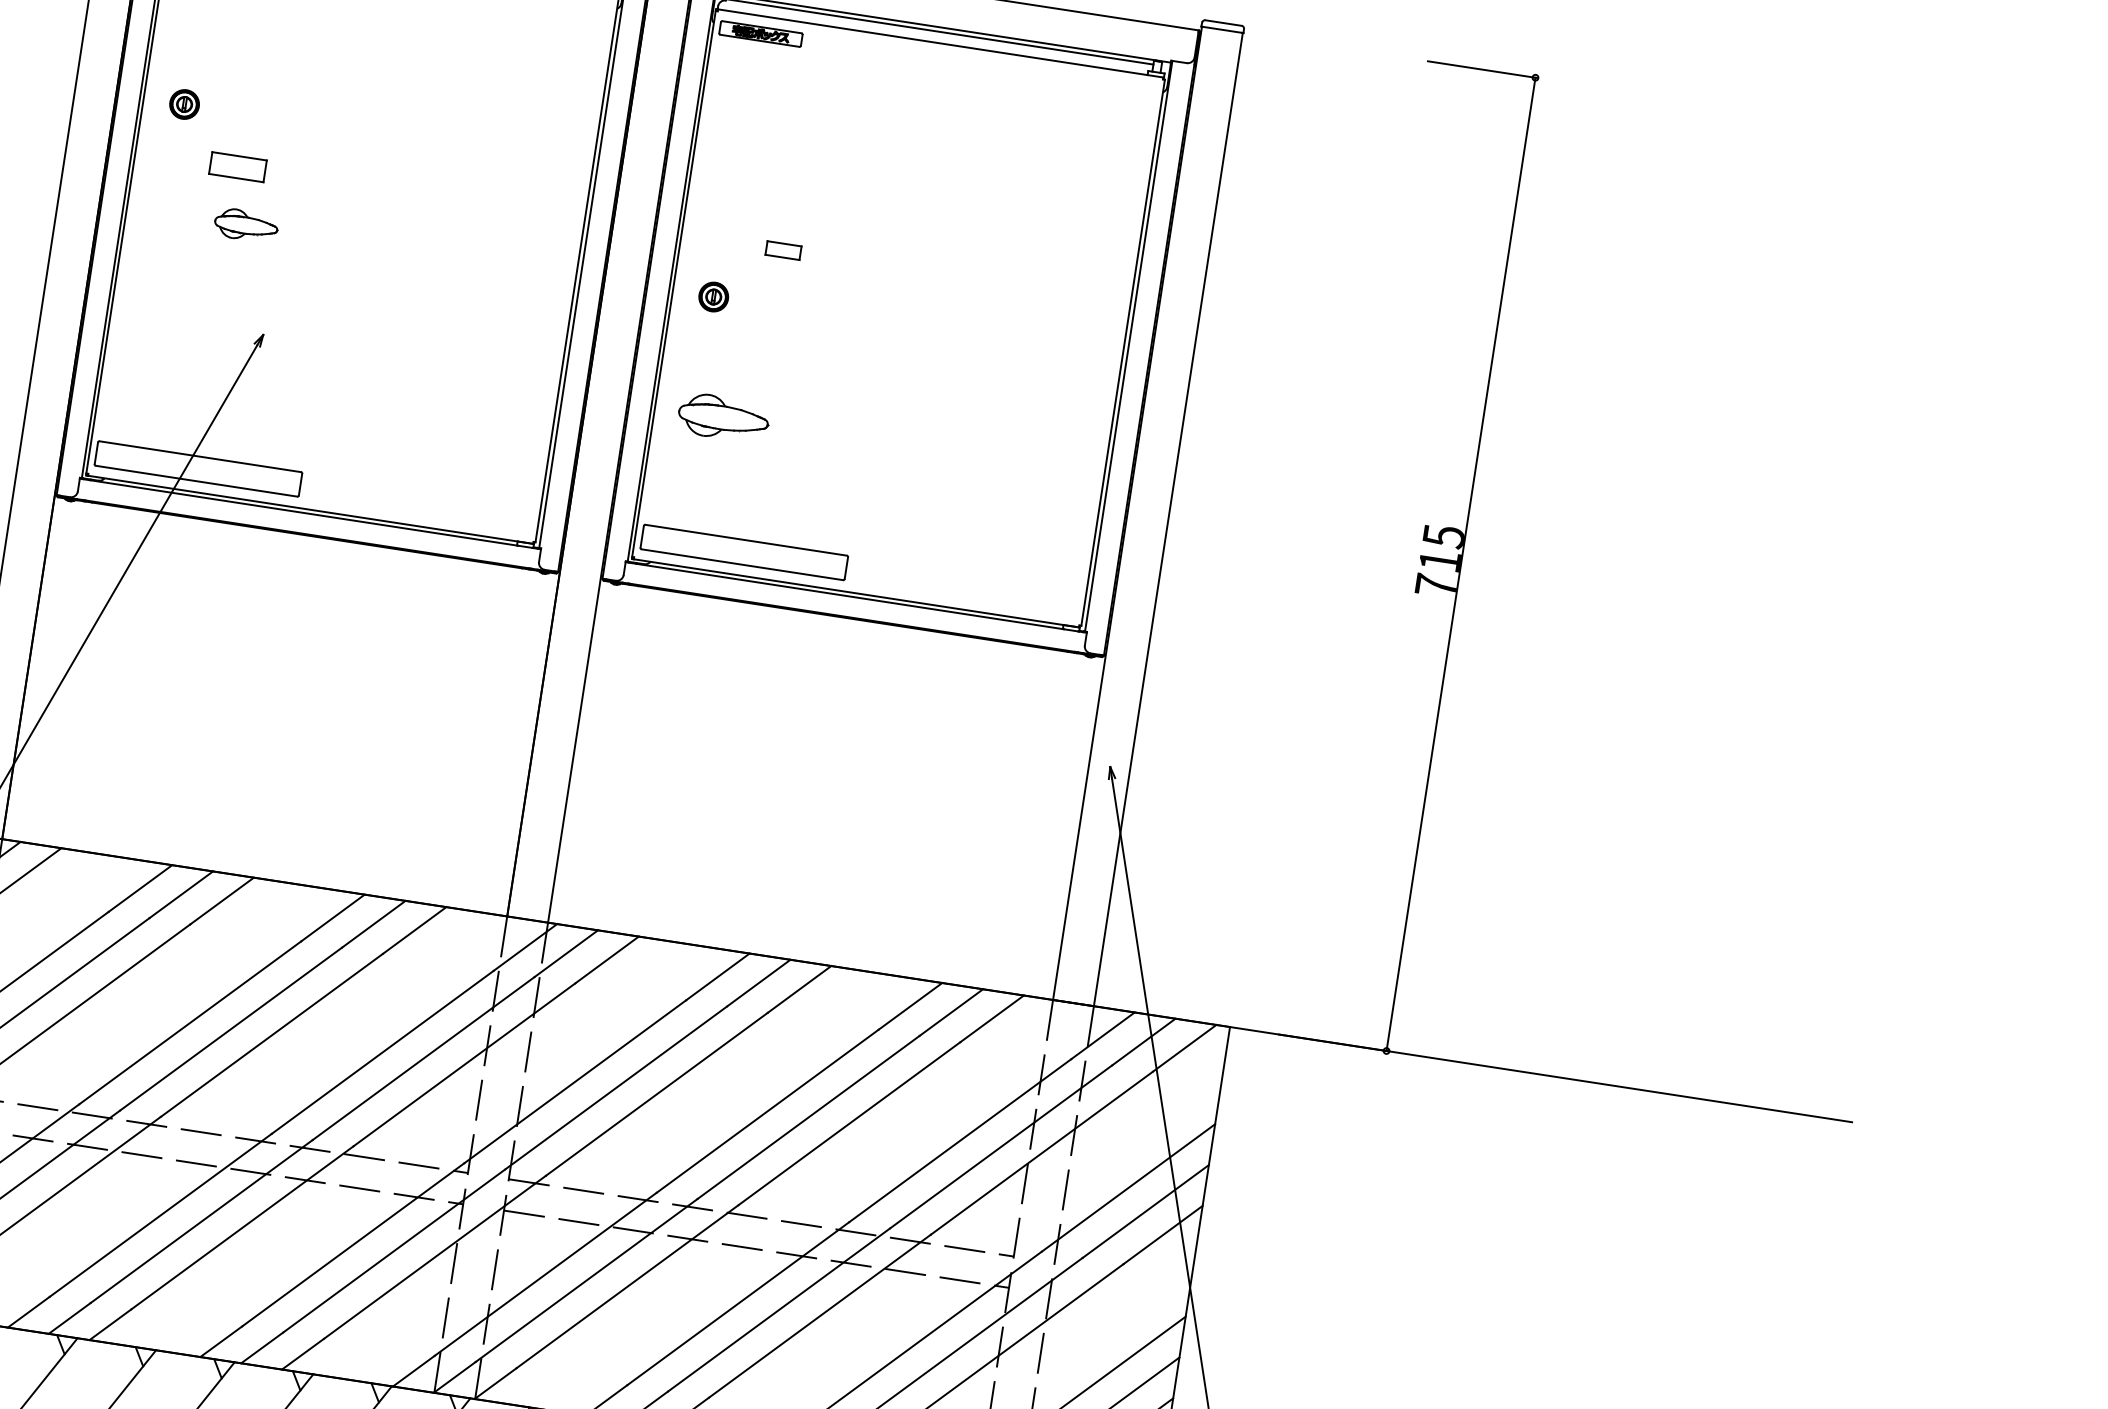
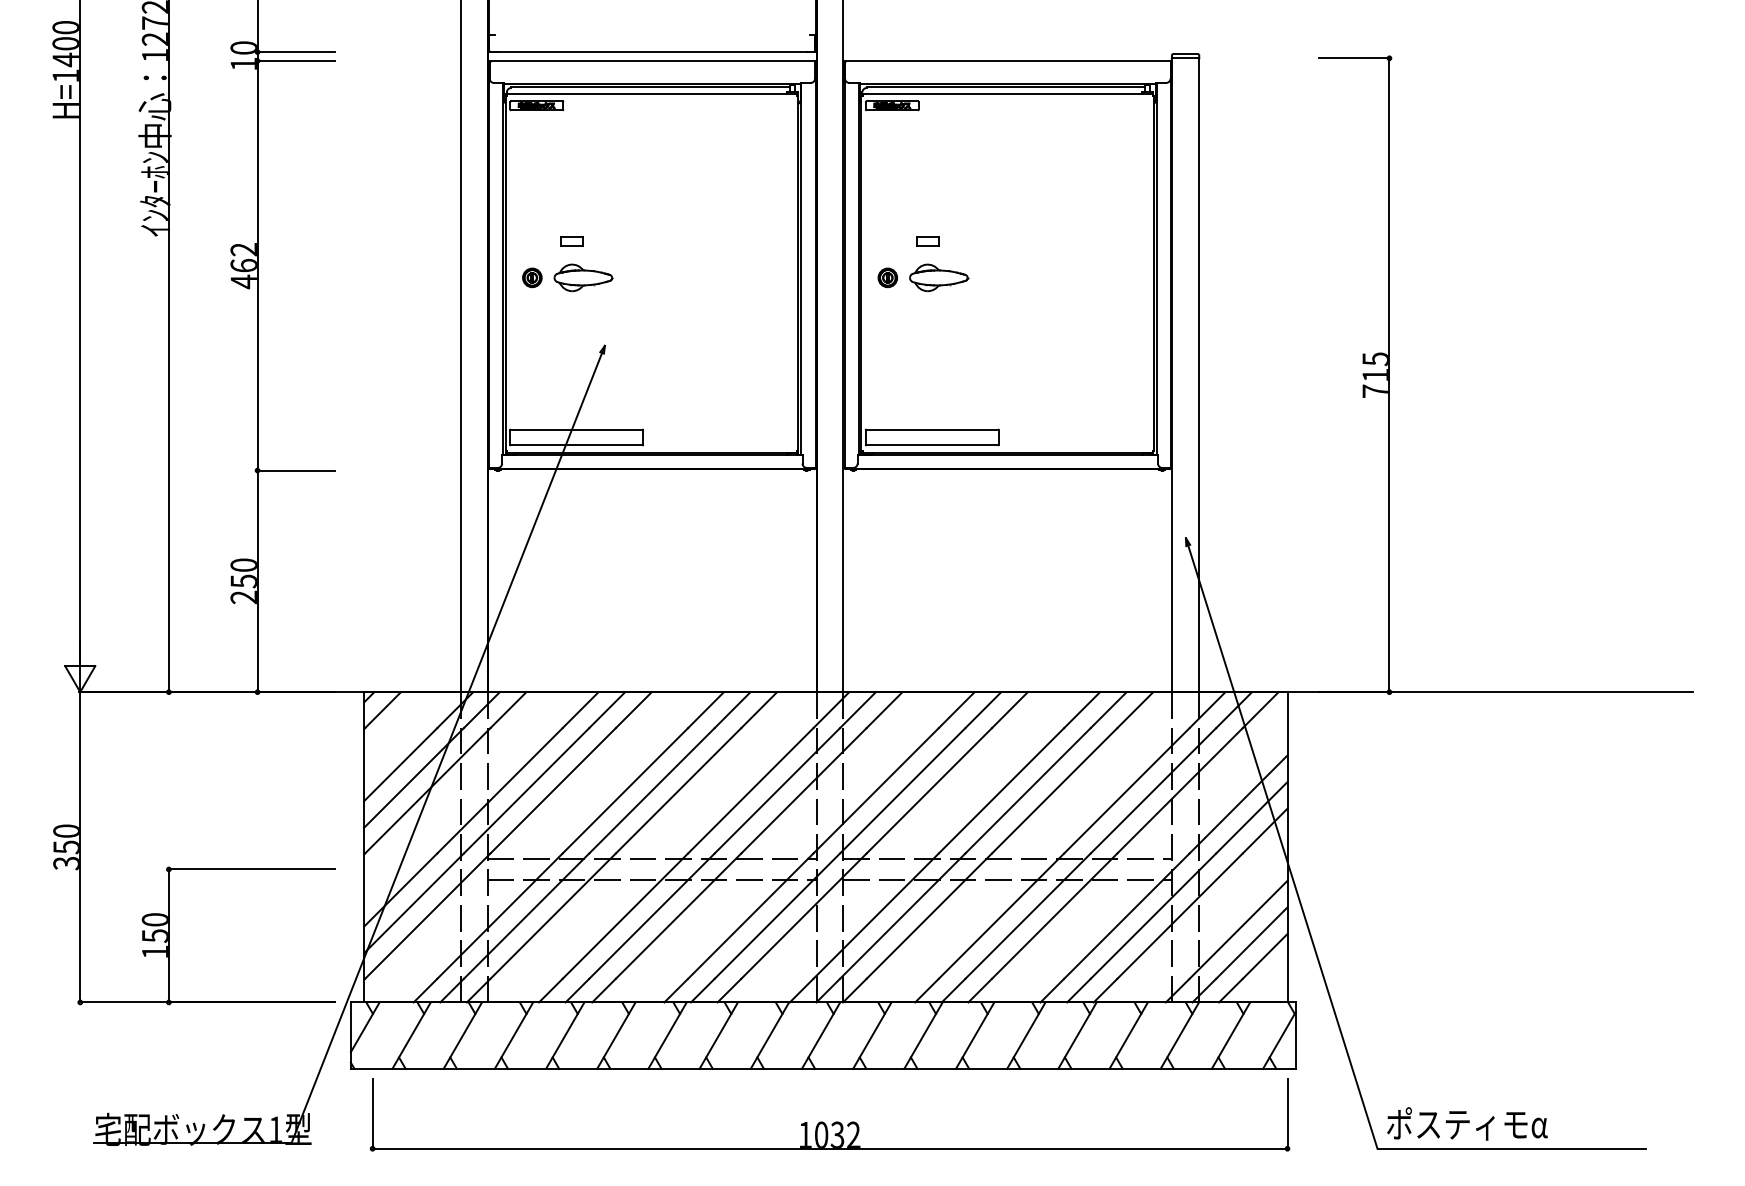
part: (184, 103) -> (532, 277), moved
part: (236, 166) -> (571, 241), size x0.62
part: (246, 224) -> (583, 277), size x1.43
part: (724, 417) -> (939, 277), moved

